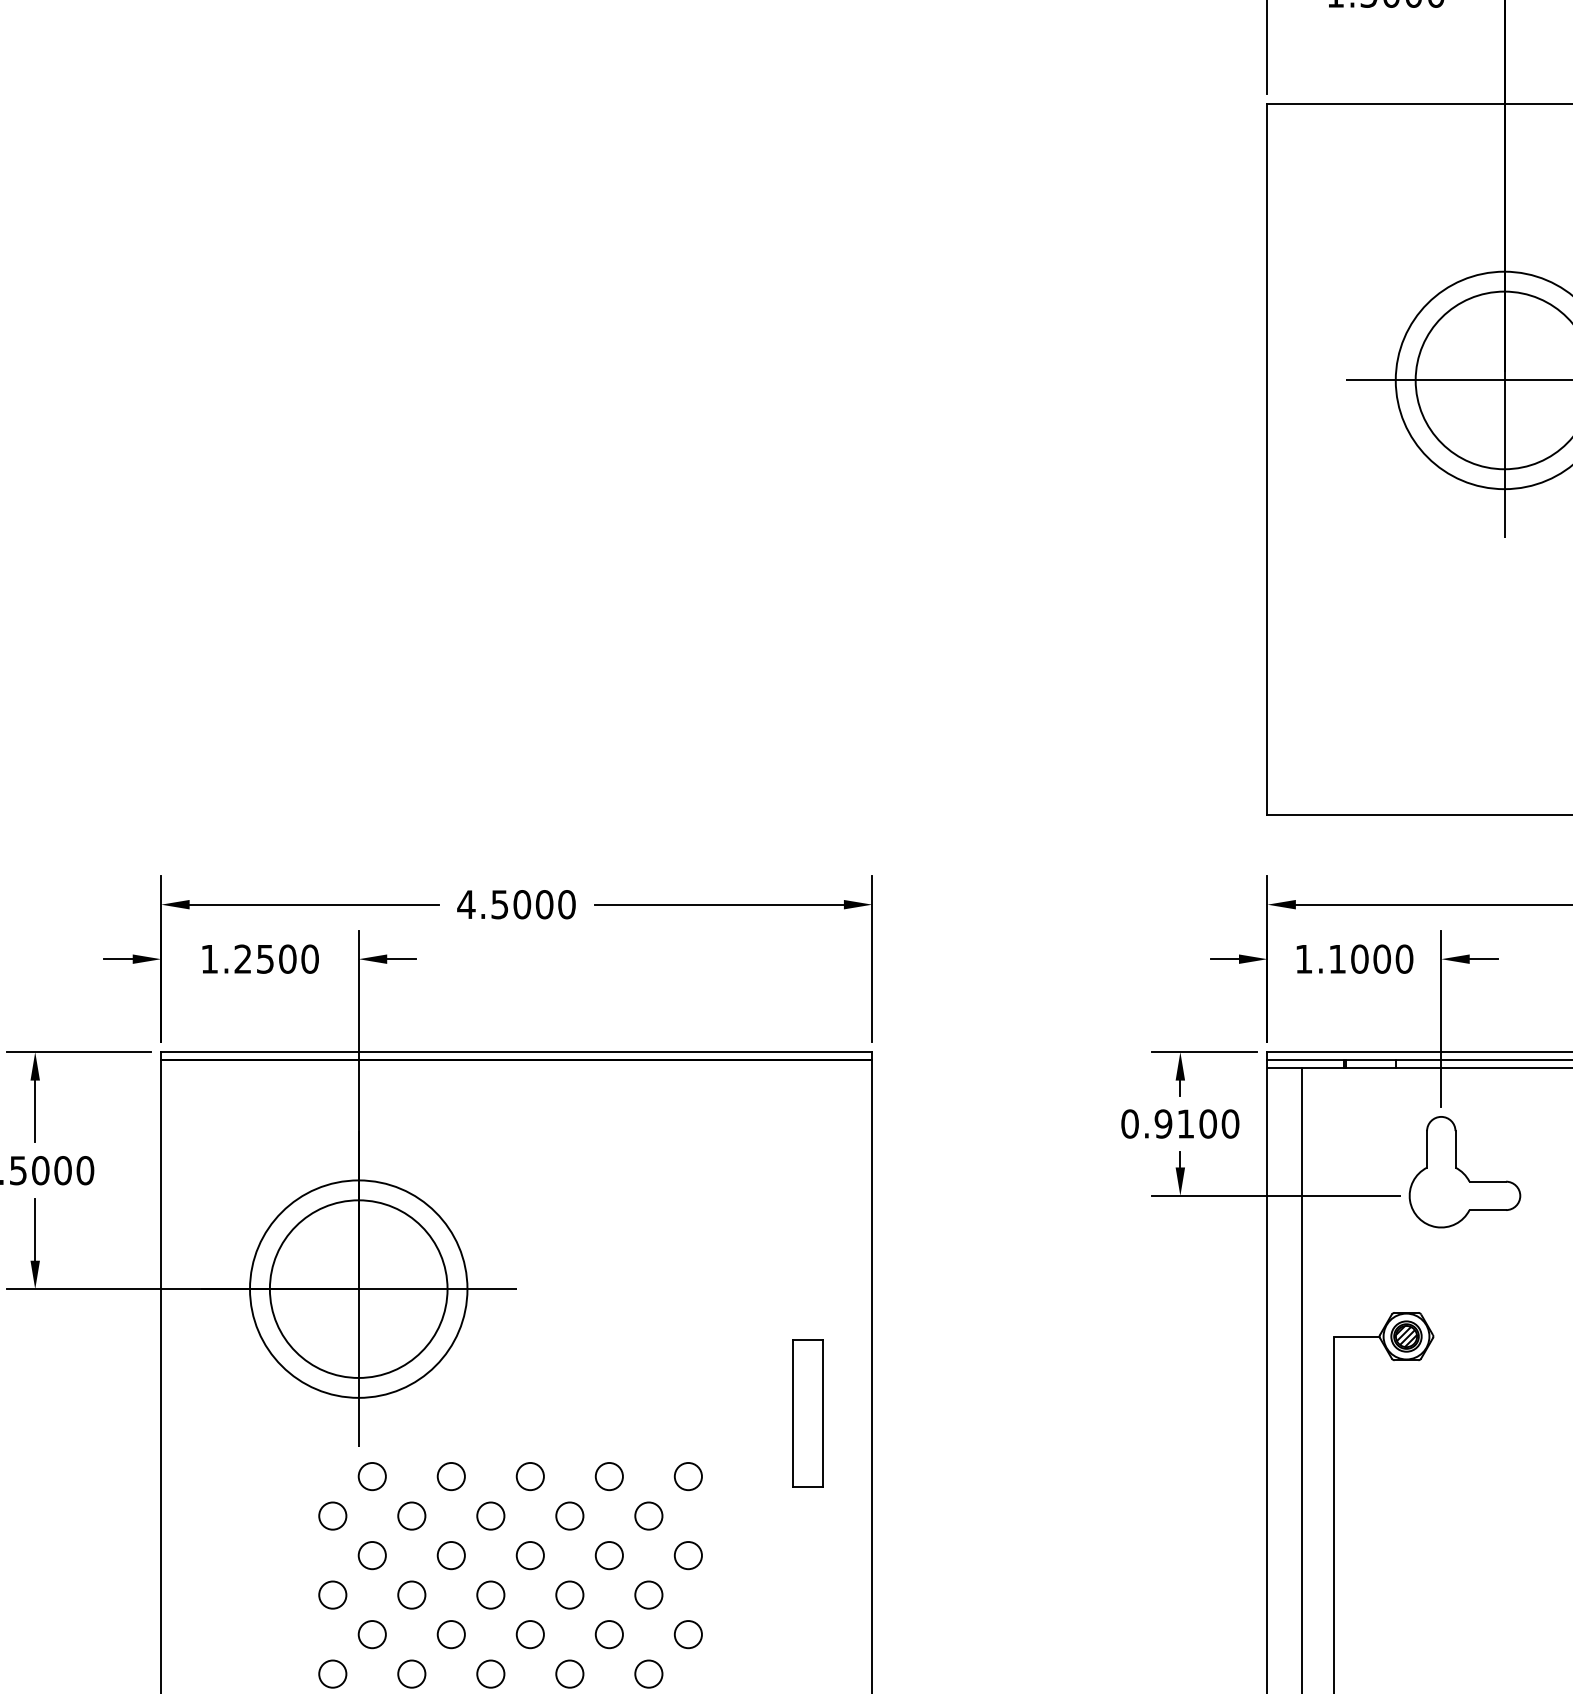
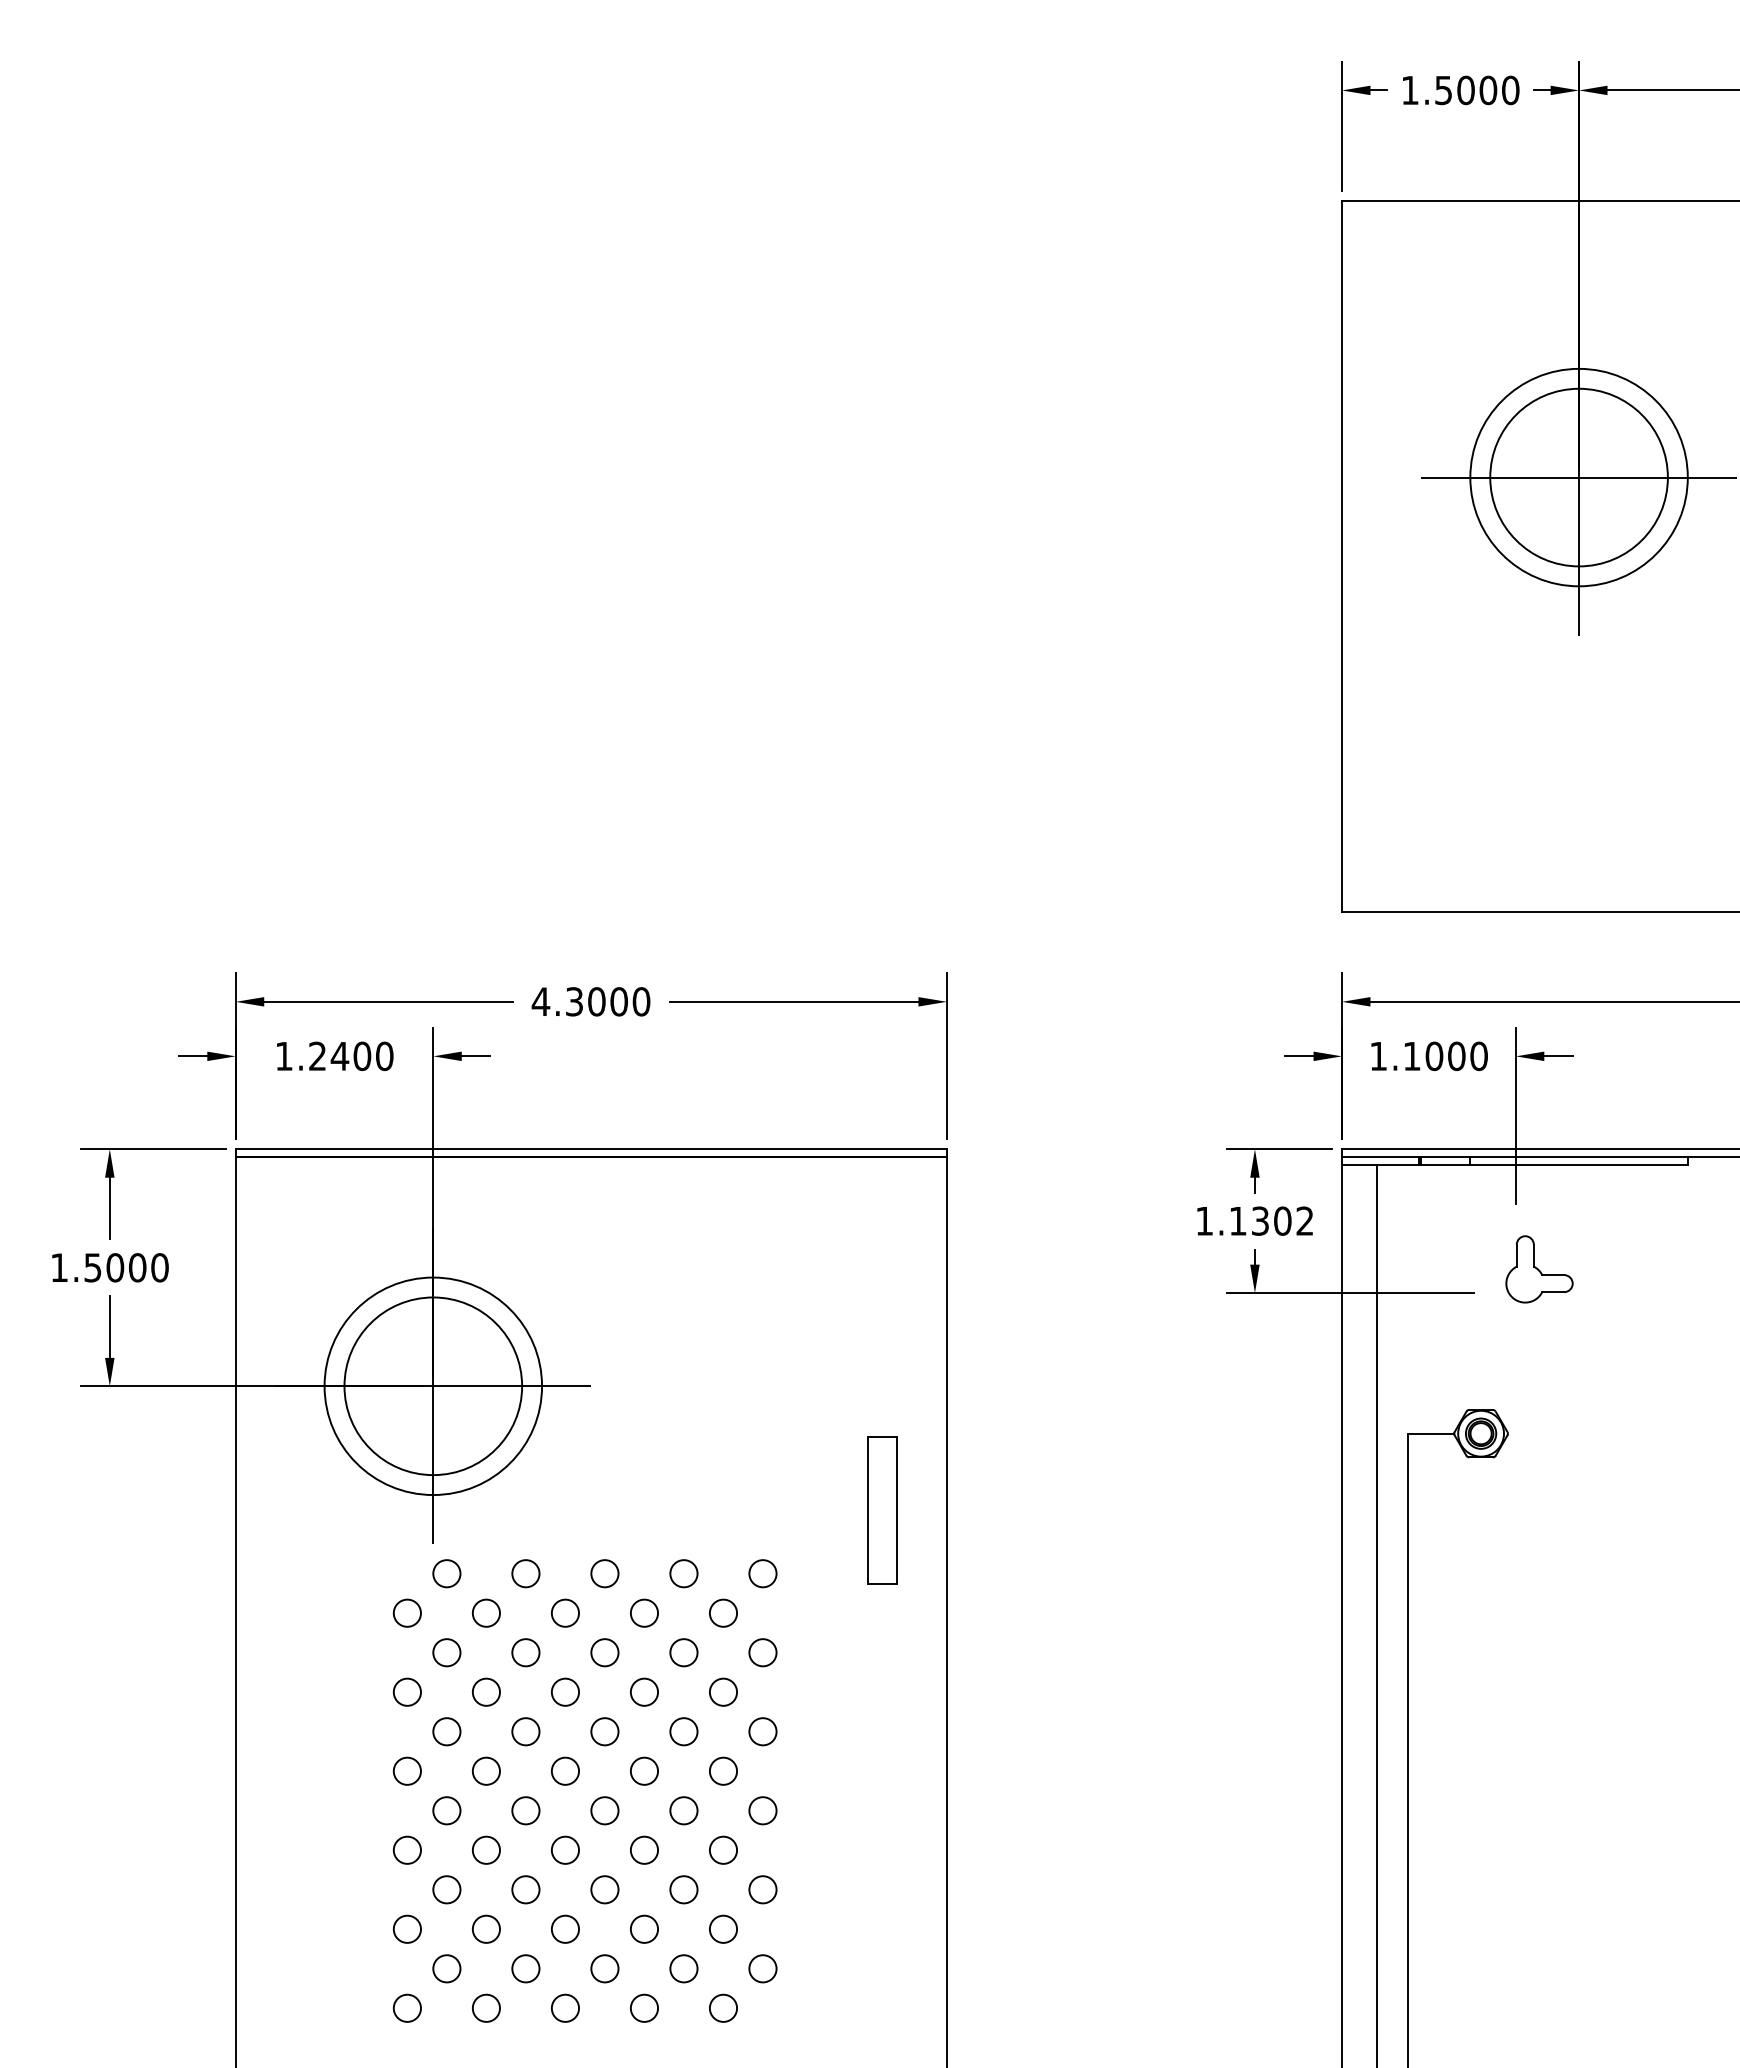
text: (499, 904) -> (574, 1001), 4.5000 -> 4.3000
text: (264, 959) -> (339, 1056), 1.2500 -> 1.2400
text: (1179, 1123) -> (1254, 1220), 0.9100 -> 1.1302
part: (1464, 1172) -> (1539, 1269), size x0.6
hatch: (1405, 1336) -> (1480, 1433), removed

